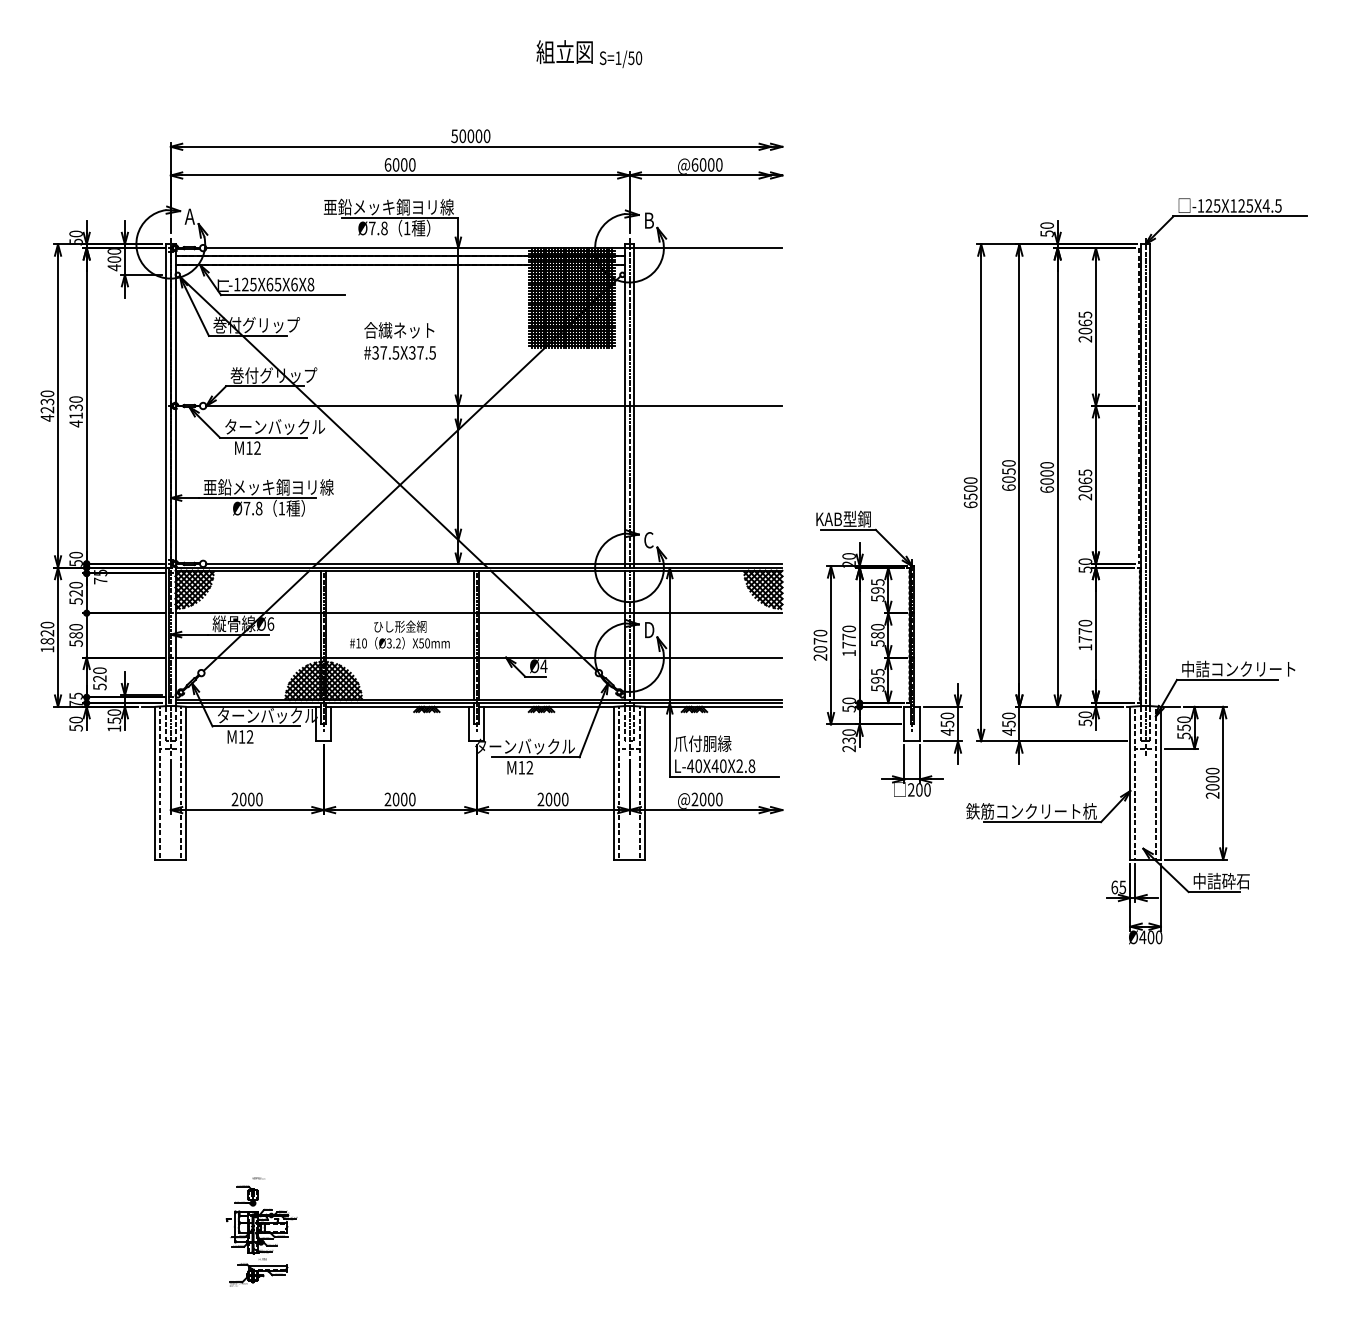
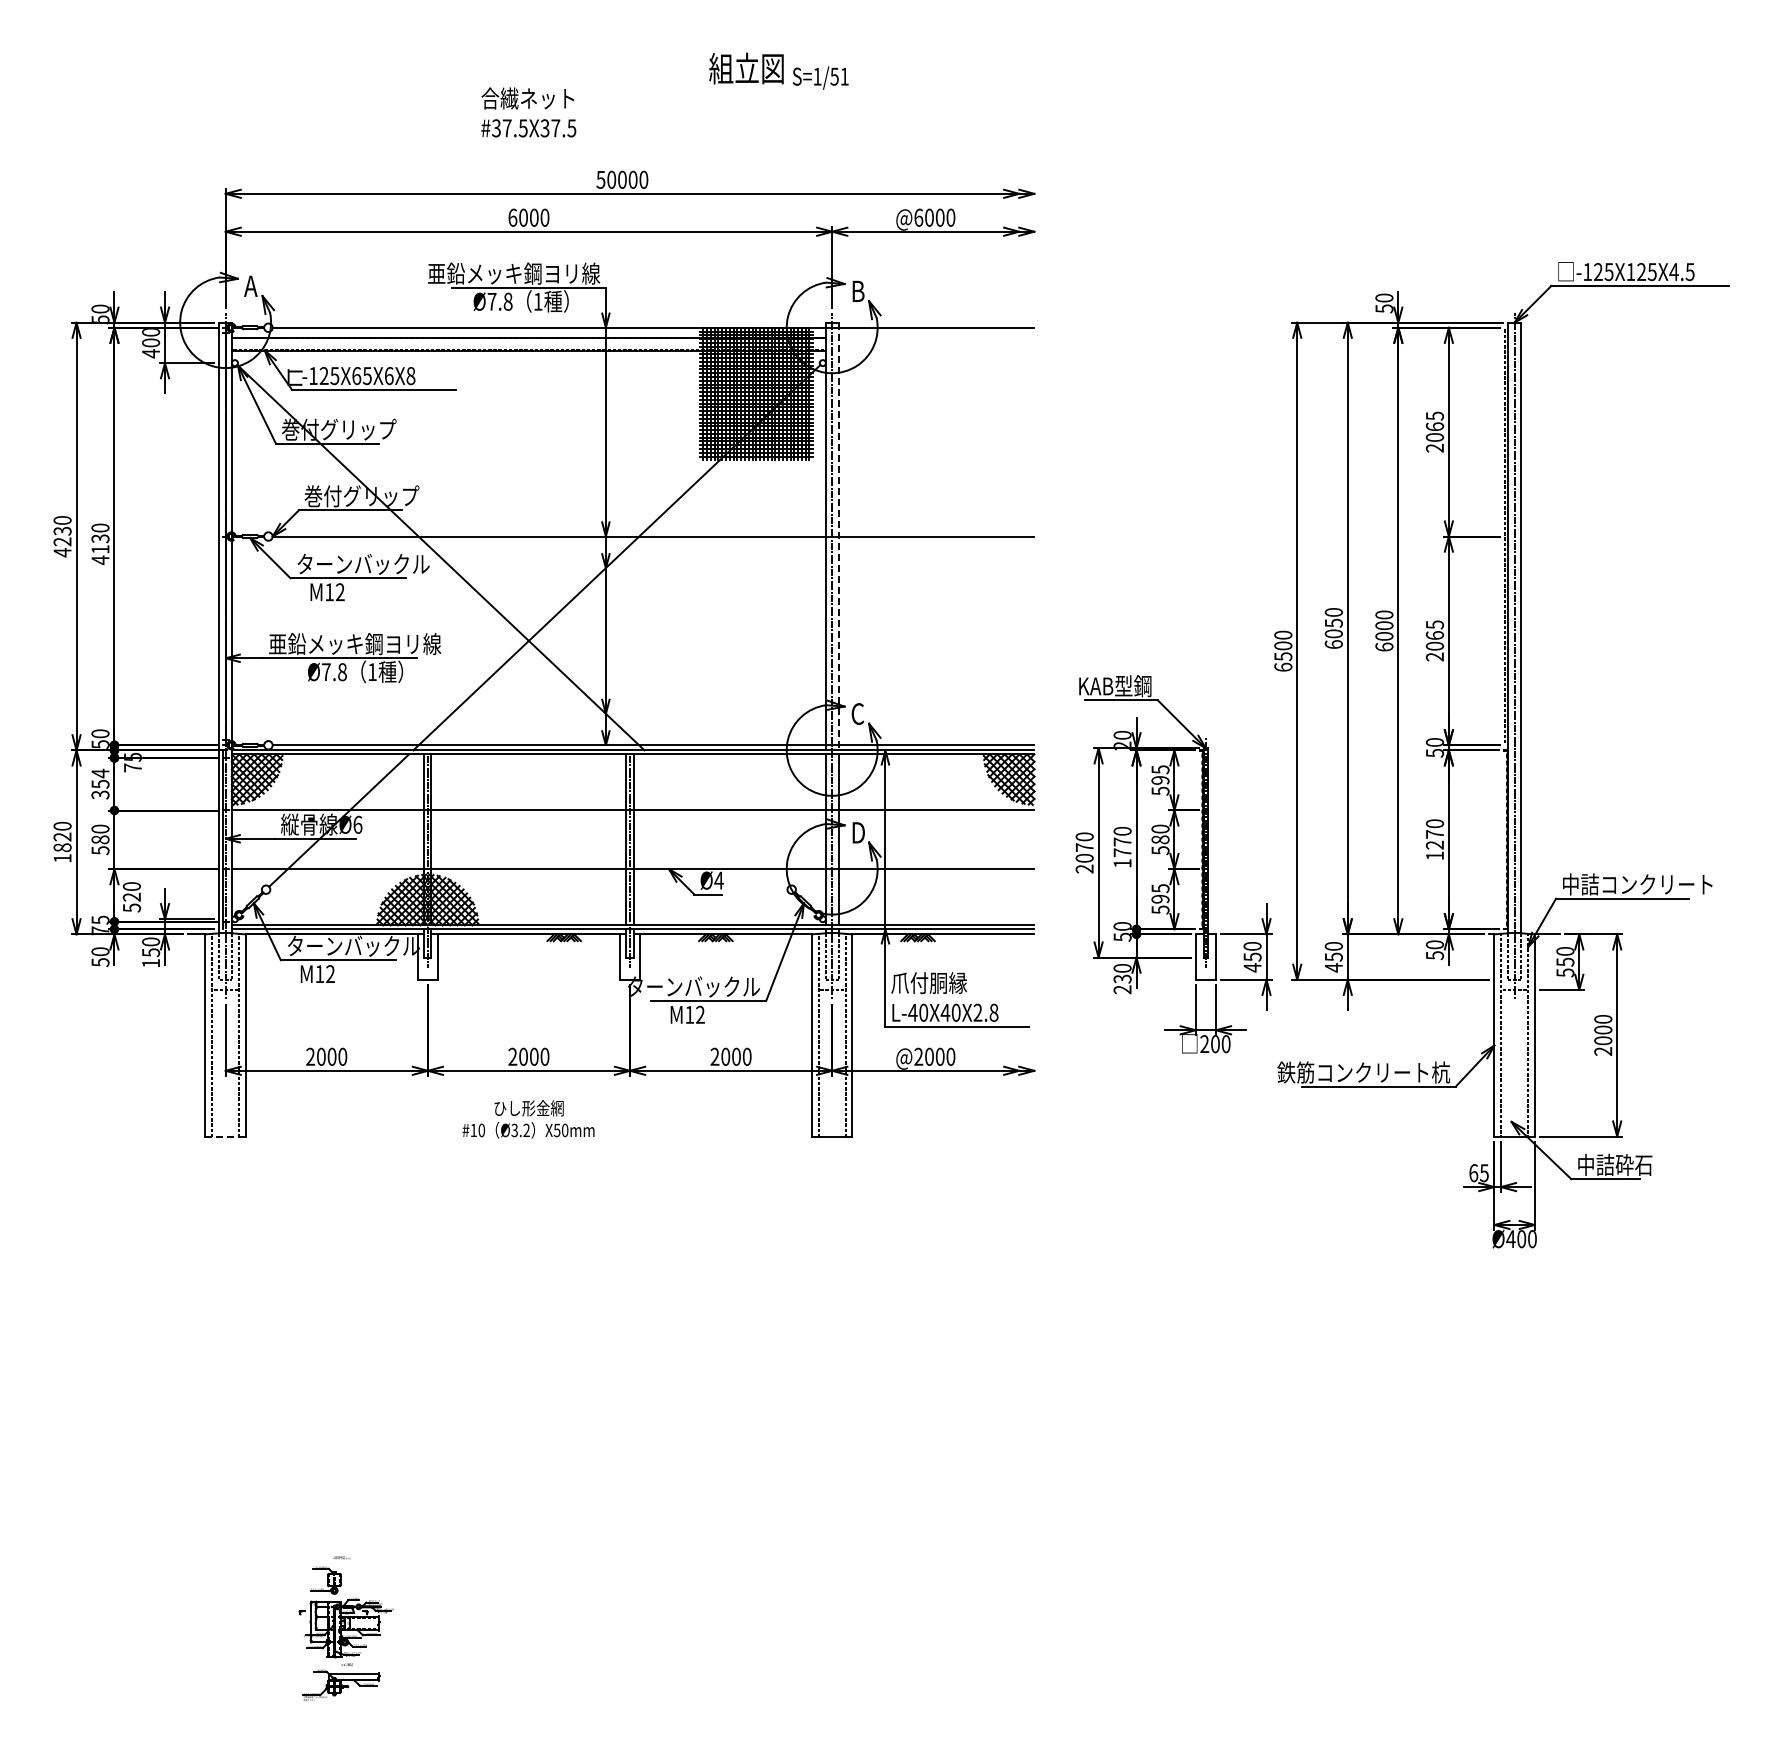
text: (638, 58) -> (844, 76), S=1/50 -> S=1/51
text: (399, 340) -> (528, 112), moved
line: (634, 405) -> (838, 536), solid -> dashed
text: (76, 592) -> (100, 783), 520 -> 354
line: (543, 620) -> (718, 820), removed
text: (399, 635) -> (528, 1119), moved
text: (1085, 638) -> (1434, 844), 1770 -> 1270
line: (171, 859) -> (226, 1136), solid -> dashed

